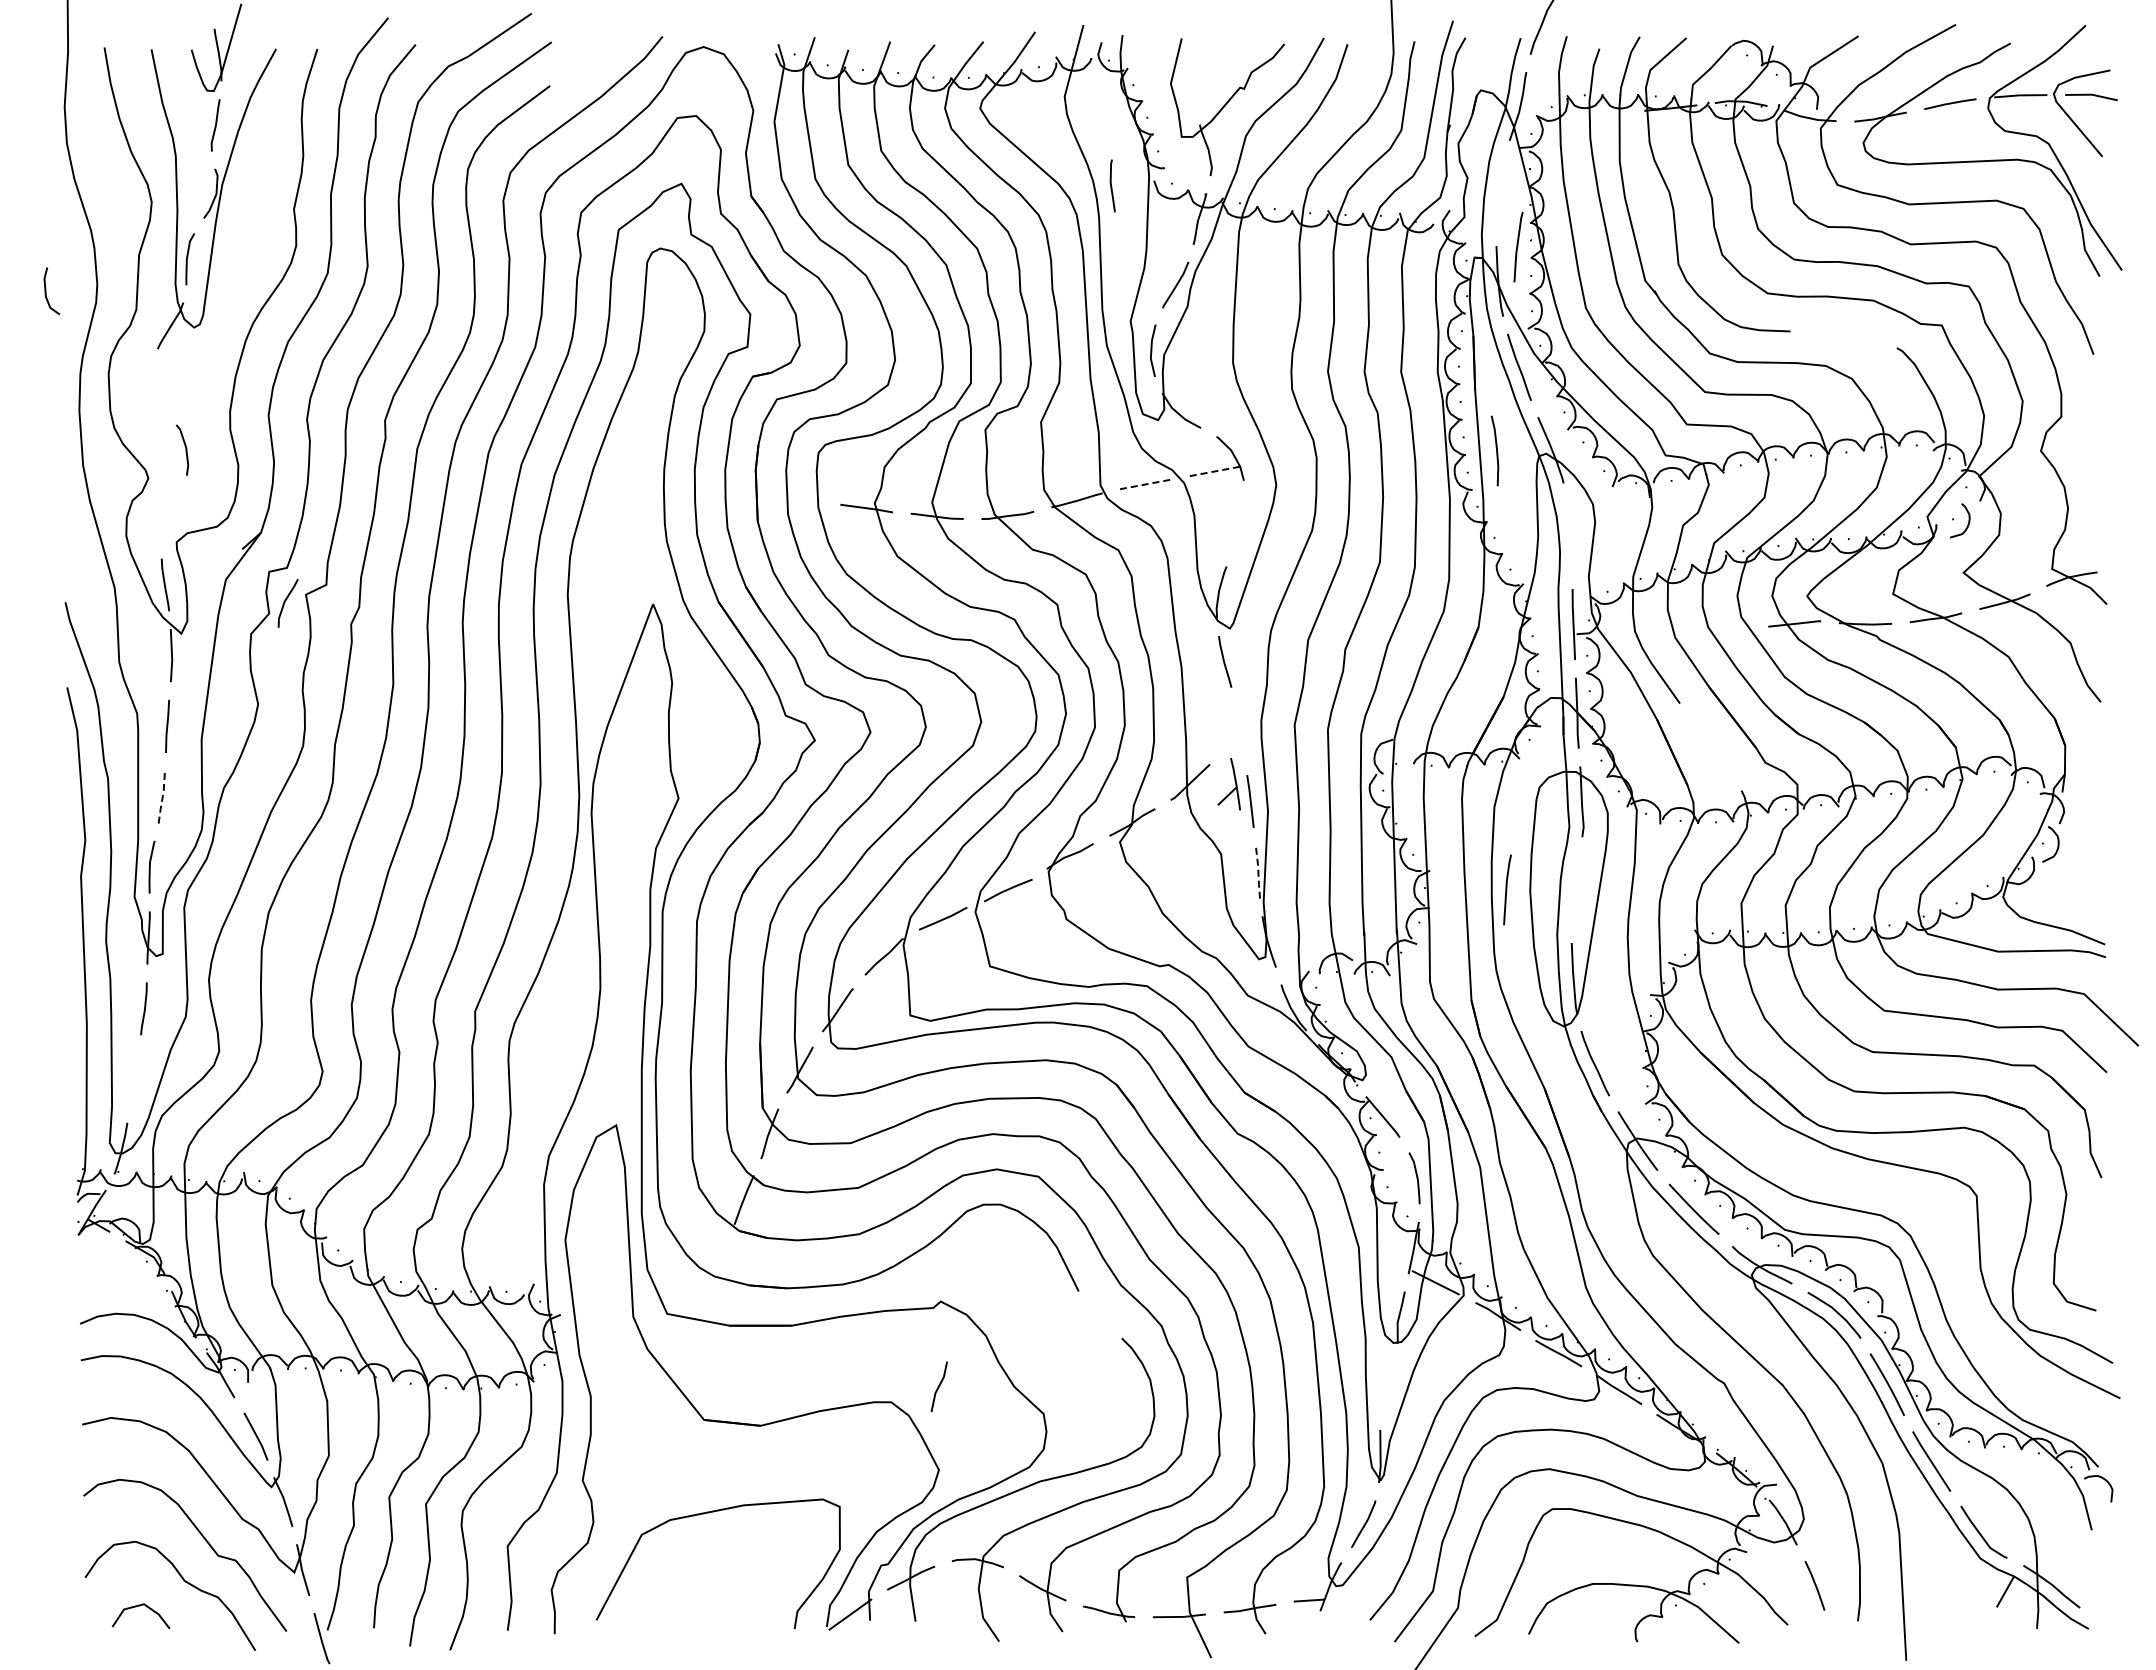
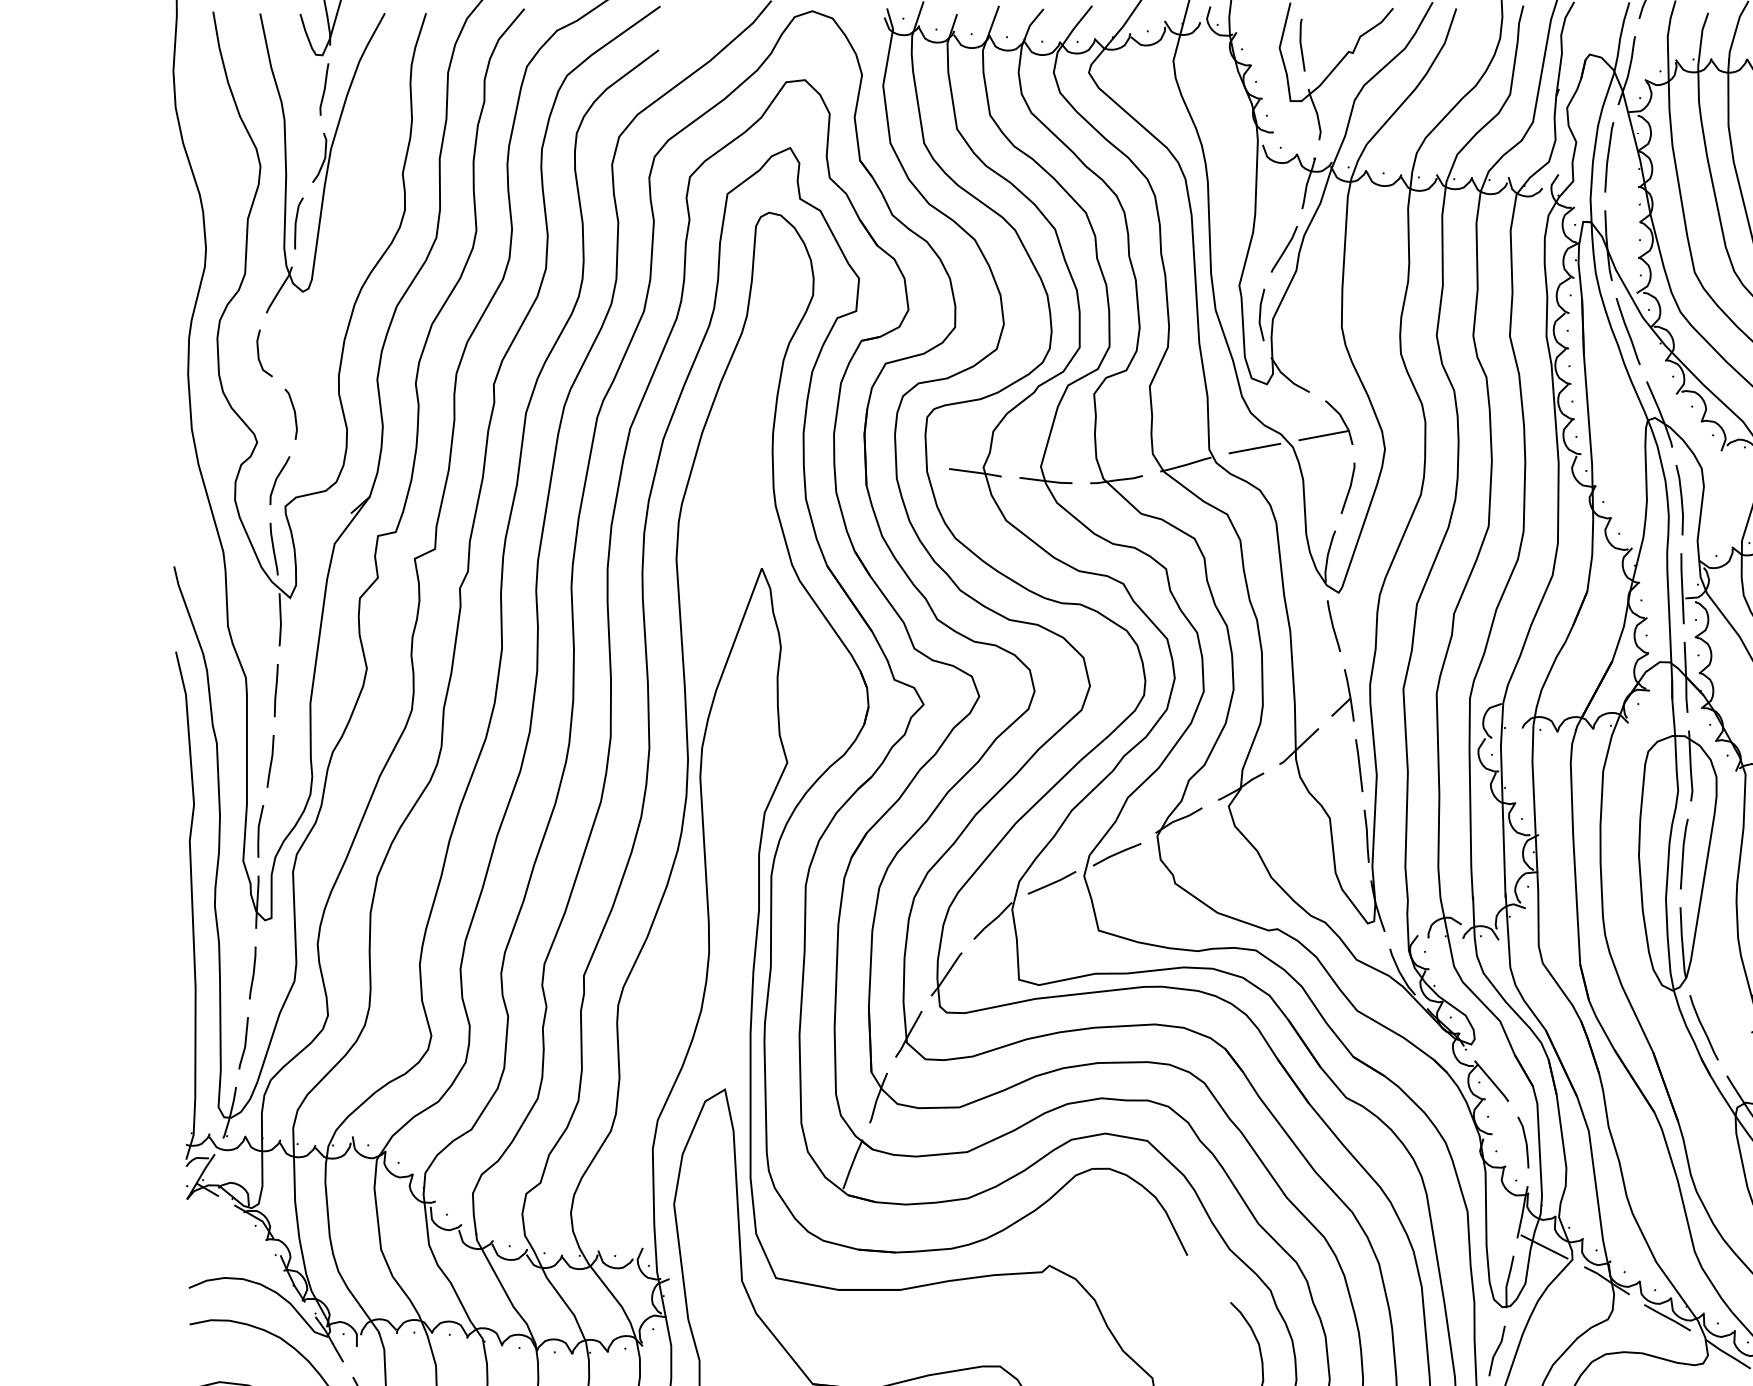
line: (1111, 185) -> (1301, 44), moved
curve: (1518, 246) -> (1609, 156), moved
line: (46, 290) -> (259, 352), moved
curve: (1496, 450) -> (1681, 499), moved
line: (1215, 471) -> (1324, 435), dashed -> solid
line: (1146, 484) -> (1255, 448), dashed -> solid
line: (1240, 523) -> (1349, 487), added
line: (285, 602) -> (277, 479), moved
part: (1232, 789) -> (1346, 700), moved
line: (162, 796) -> (271, 760), dashed -> solid
line: (1258, 871) -> (1367, 835), dashed -> solid
curve: (1507, 889) -> (1684, 853), moved
line: (135, 1079) -> (244, 1043), added
line: (938, 1386) -> (1496, 1350), moved

